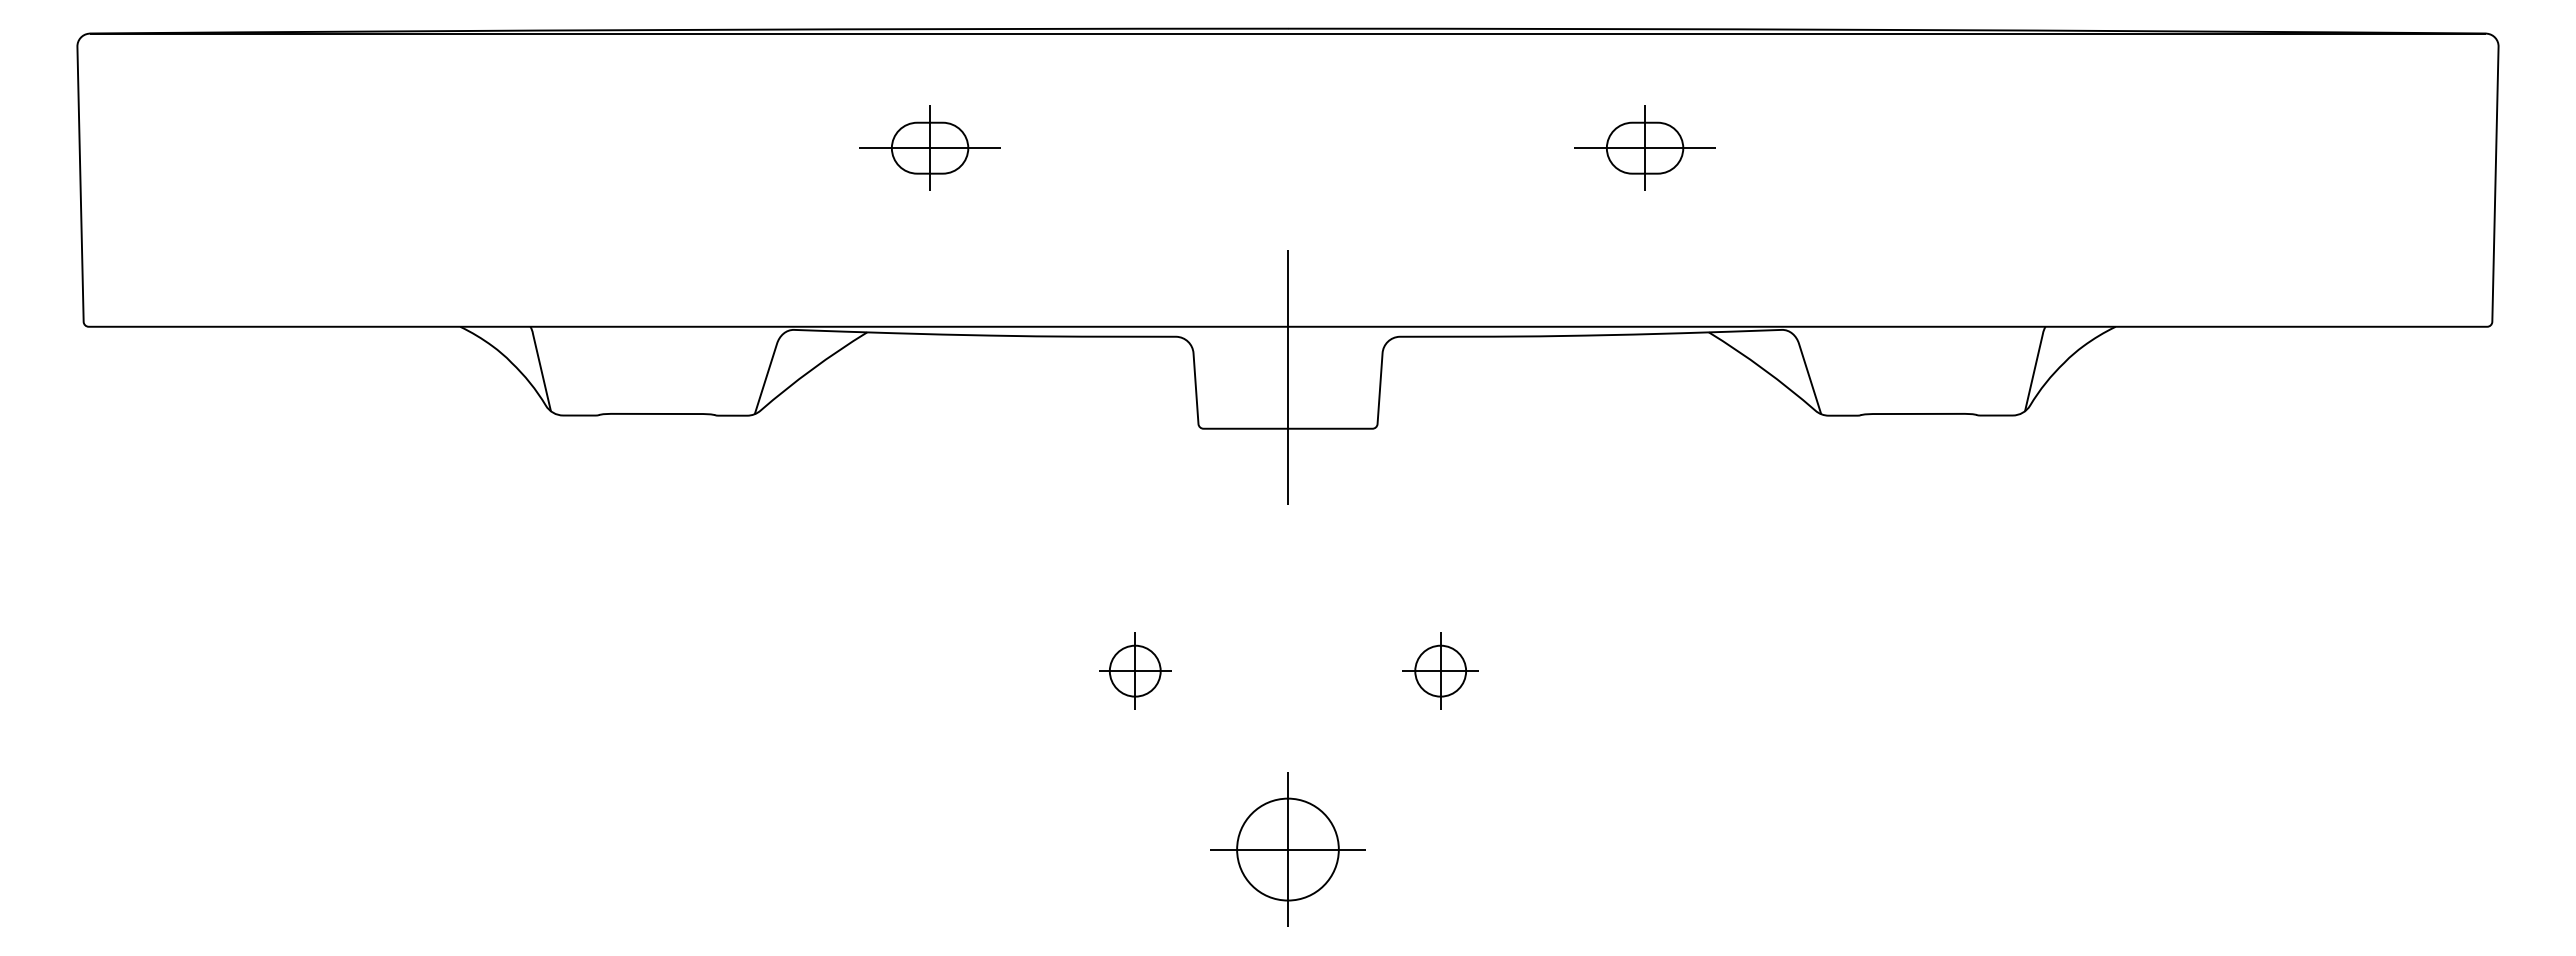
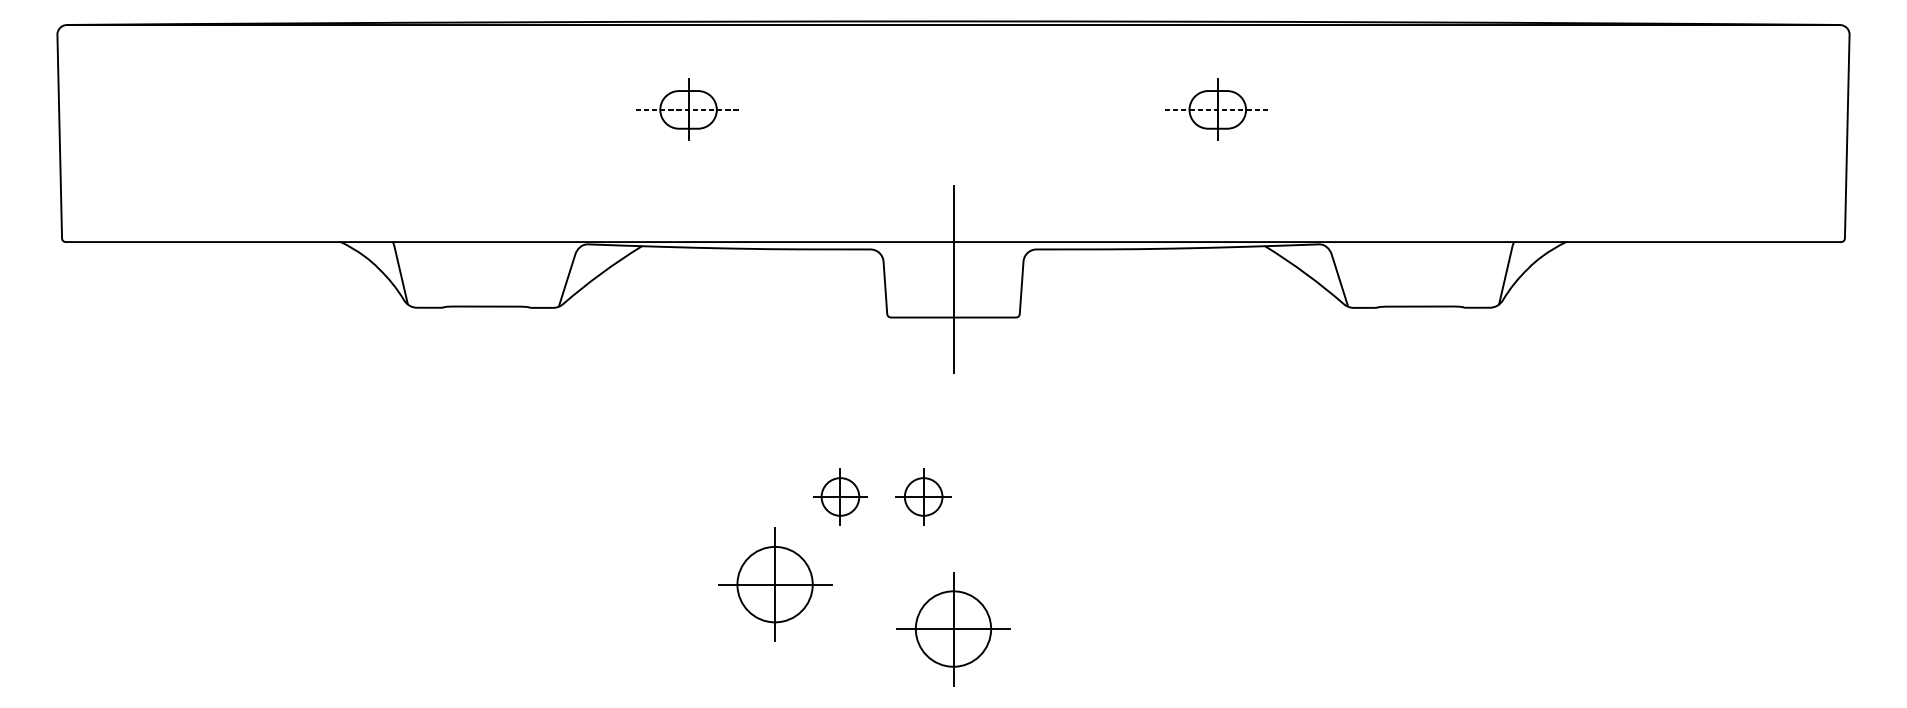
line: (930, 148) -> (688, 110), solid -> dashed
line: (1645, 148) -> (1218, 110), solid -> dashed
part: (1440, 670) -> (923, 496), moved
part: (1046, 789) -> (774, 584), added

